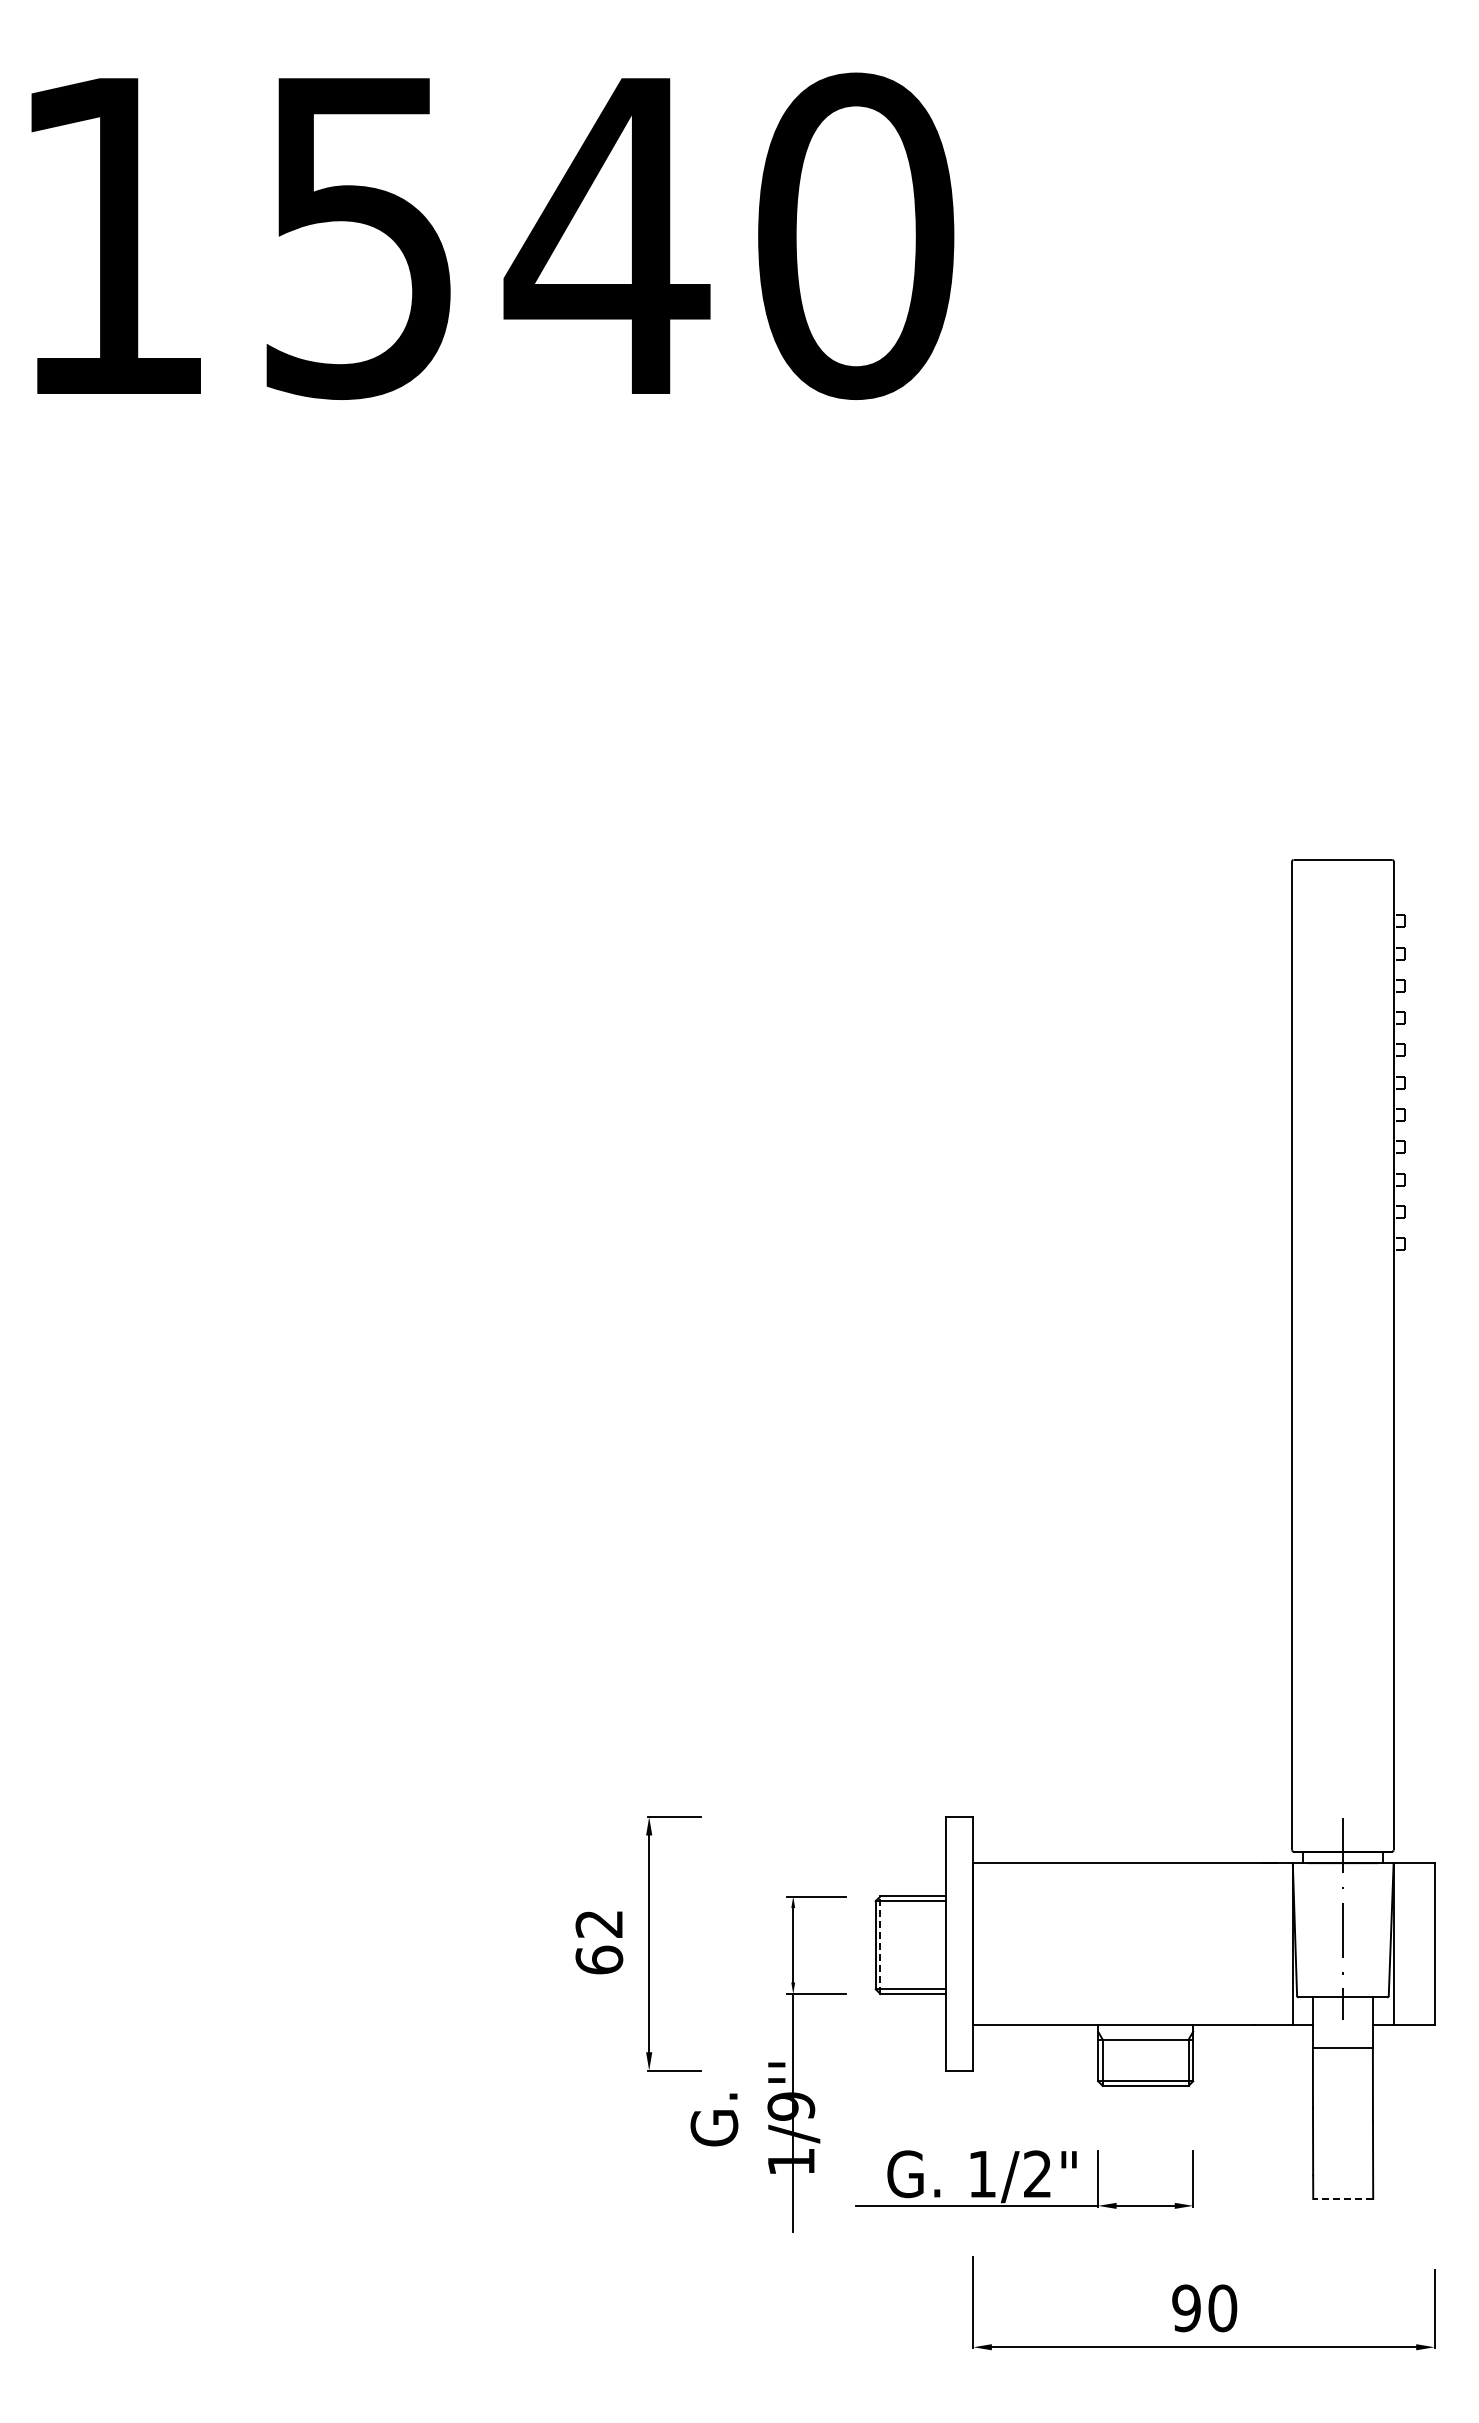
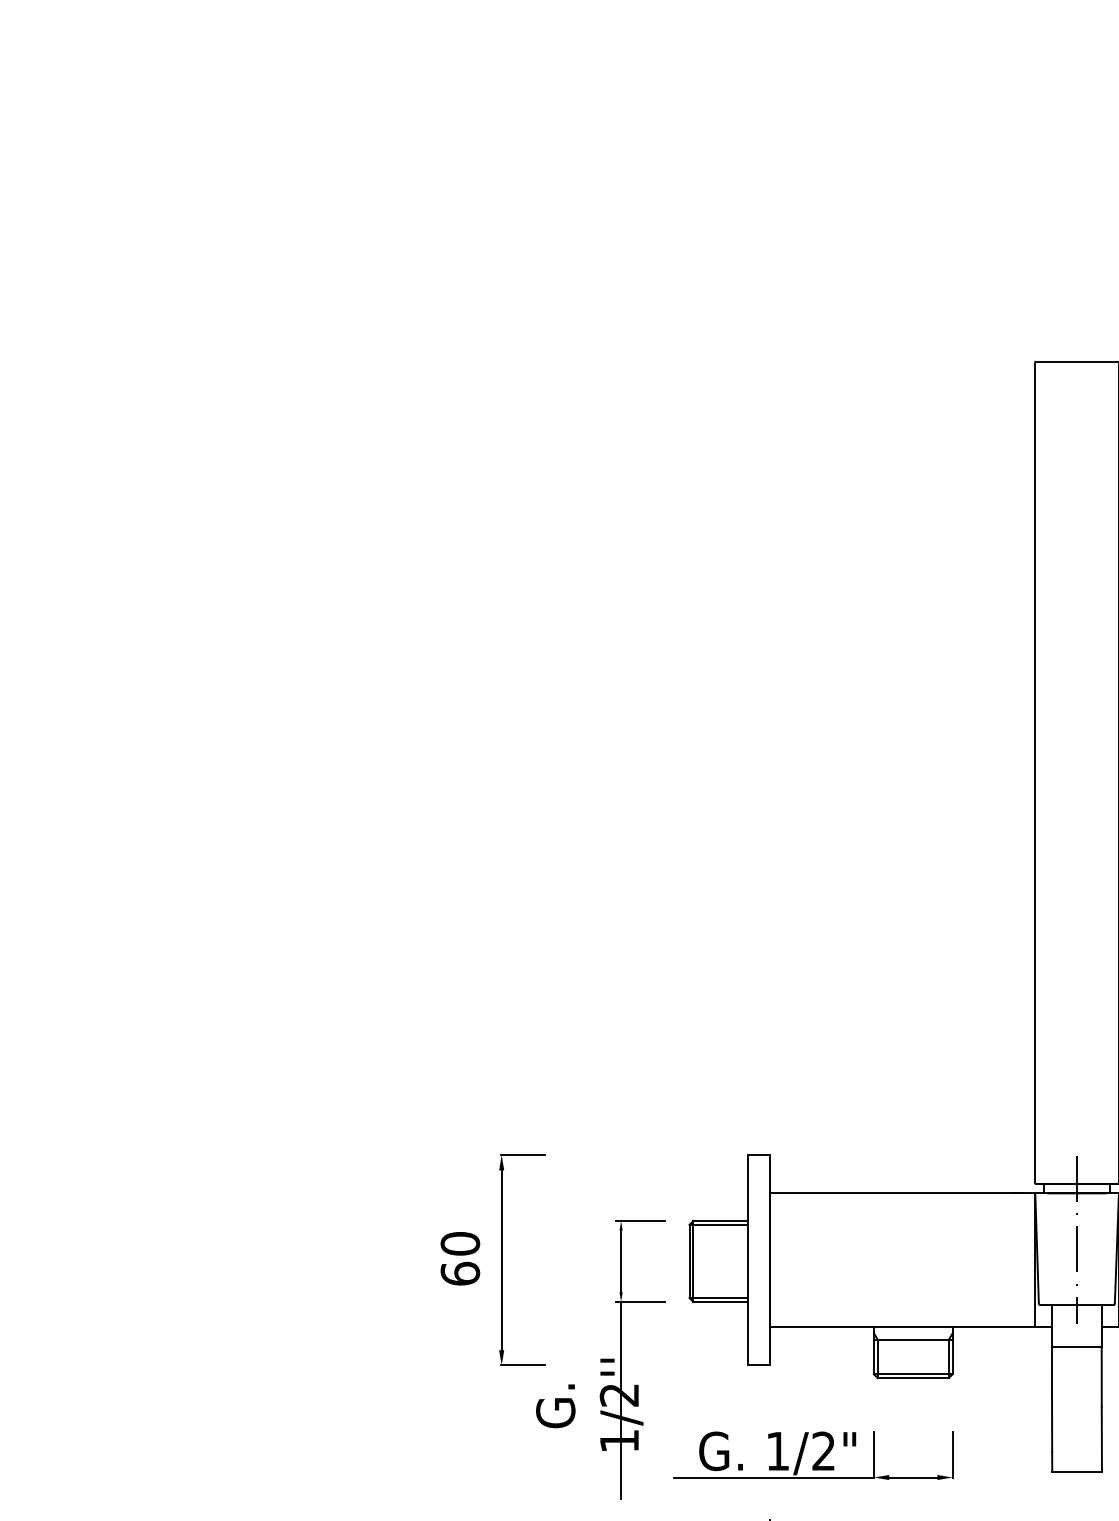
text: (599, 1923) -> (460, 1243), 62 -> 60
line: (880, 1945) -> (693, 1261), dashed -> solid
text: (791, 2106) -> (619, 1395), 1/9'' -> 1/2''
line: (1343, 2199) -> (1077, 1472), dashed -> solid

